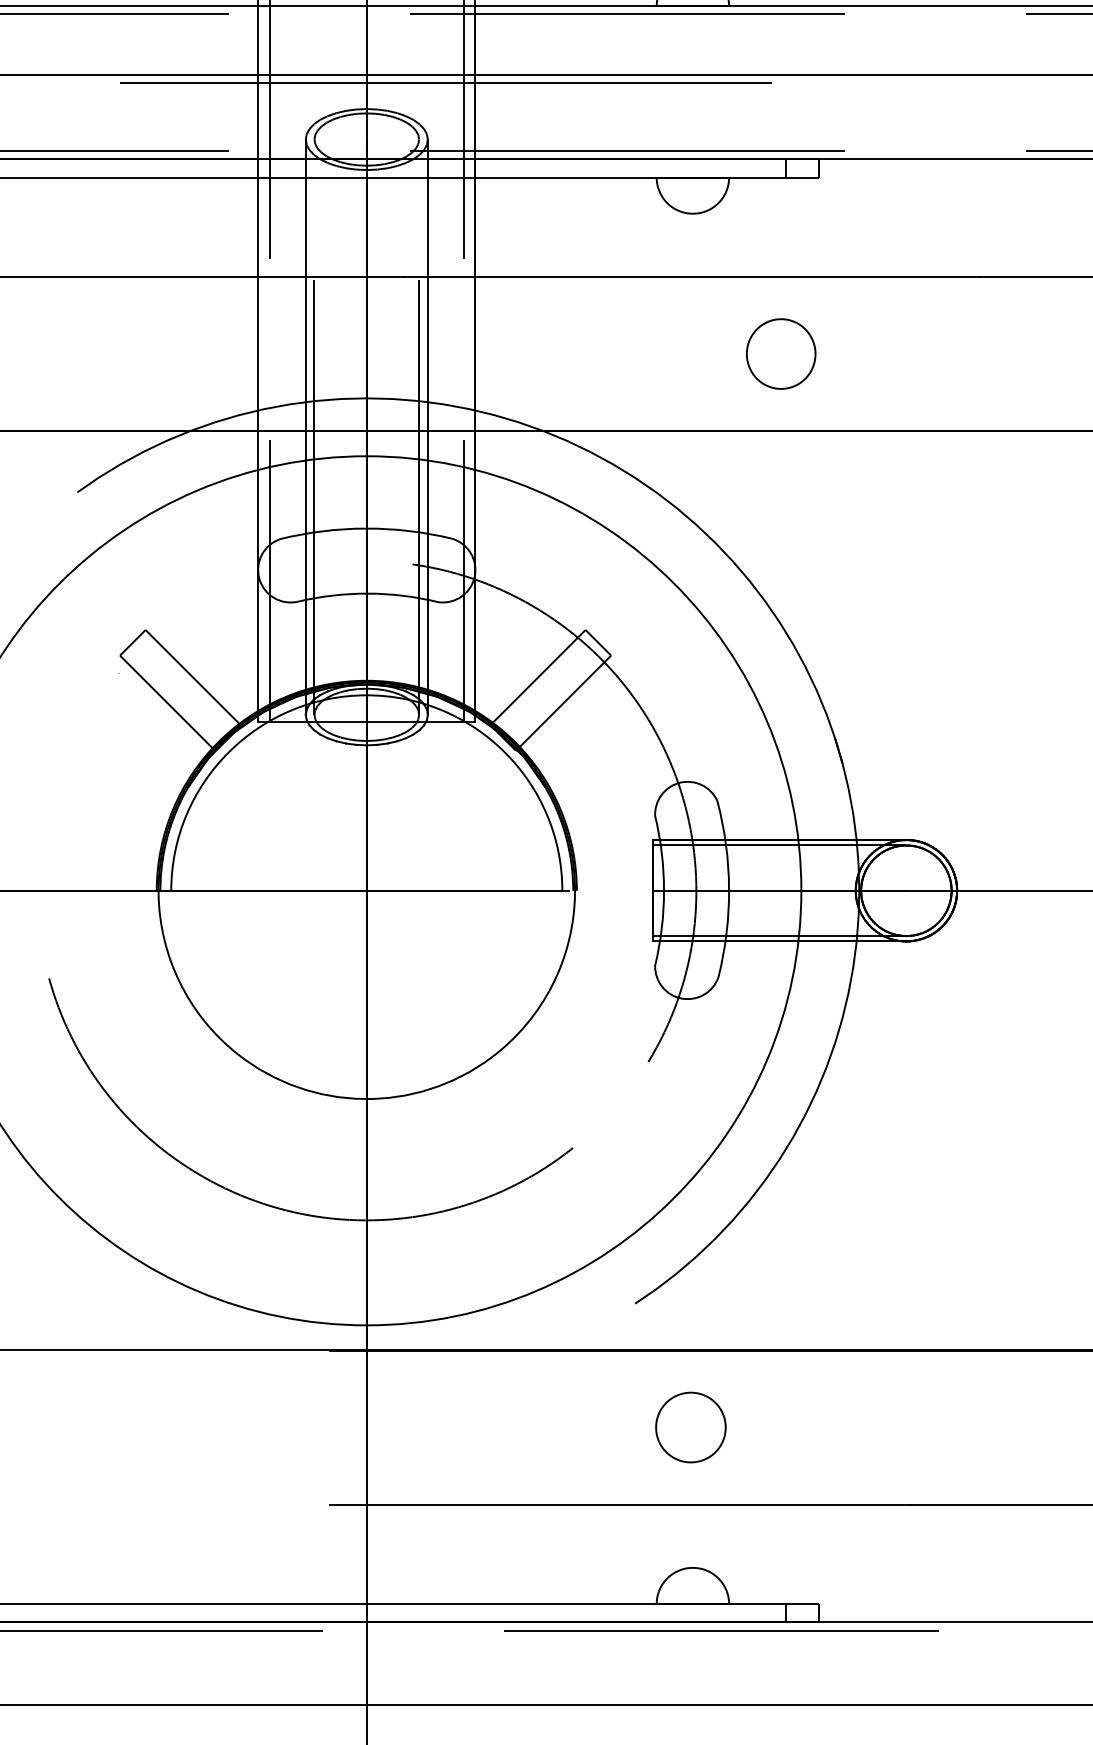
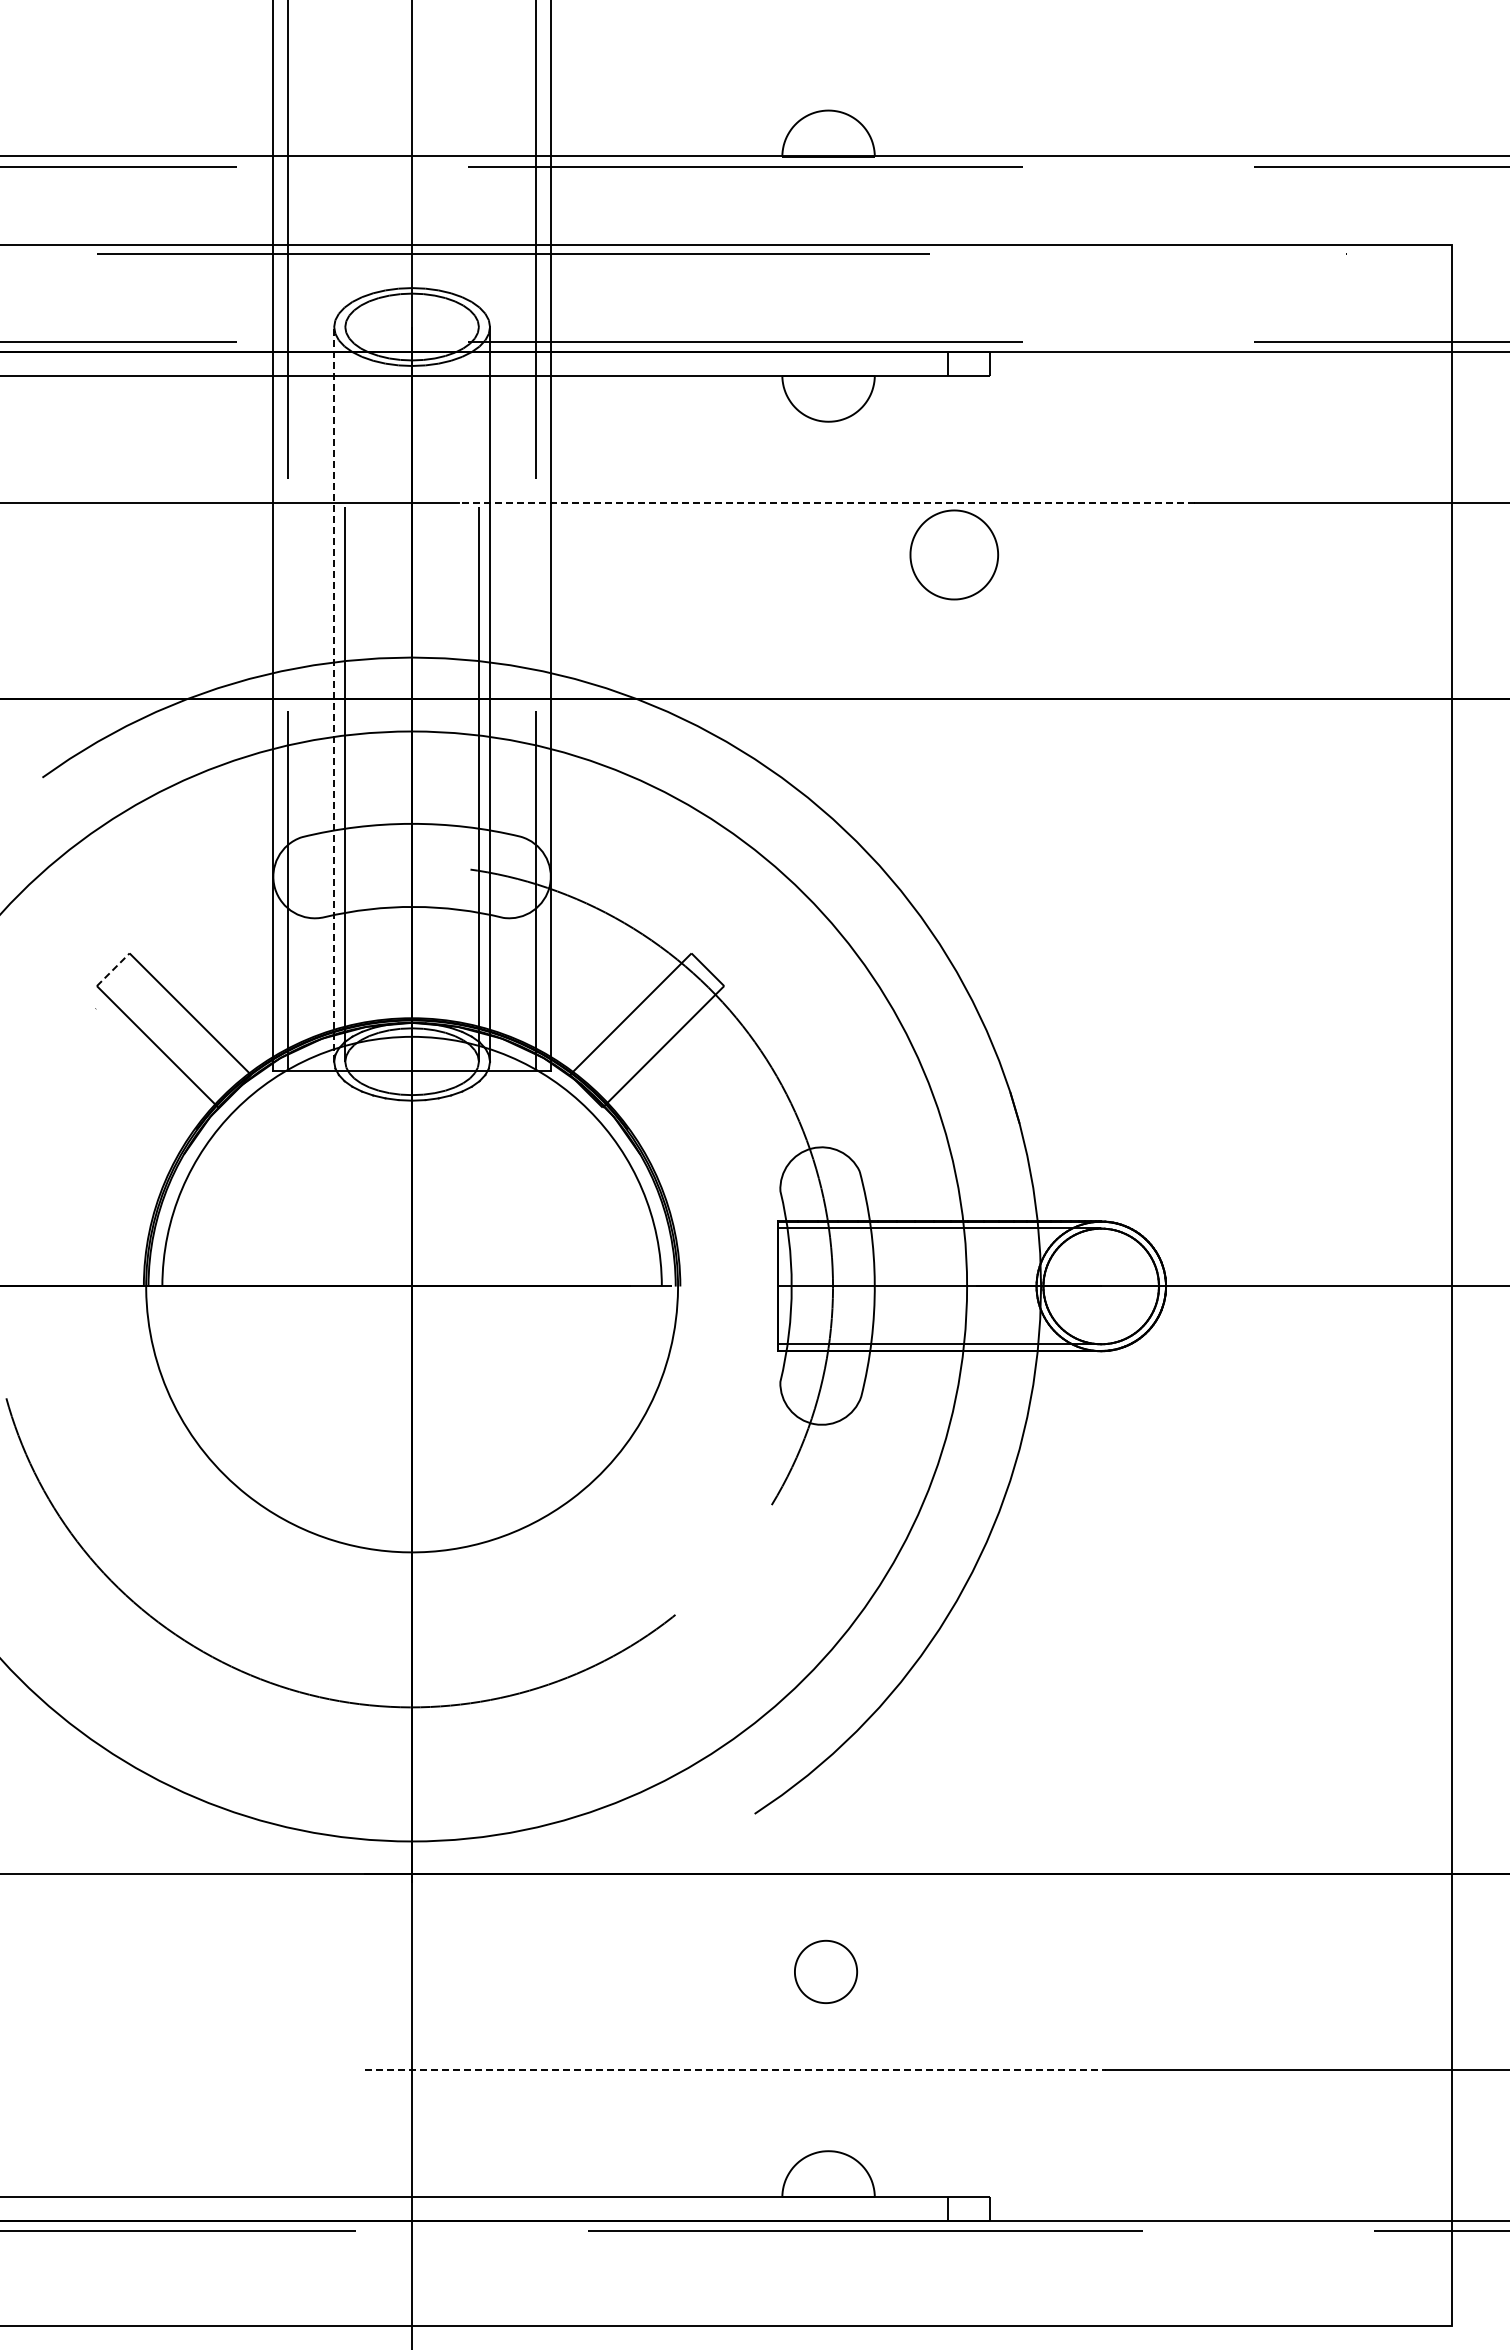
line: (691, 276) -> (826, 502), solid -> dashed
part: (781, 353) -> (954, 554), moved
line: (306, 426) -> (334, 693), solid -> dashed
line: (132, 642) -> (113, 969), solid -> dashed
part: (690, 1427) -> (825, 1971), size x0.7
line: (620, 1504) -> (736, 2070), solid -> dashed

